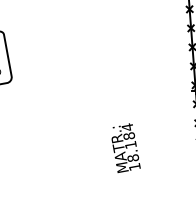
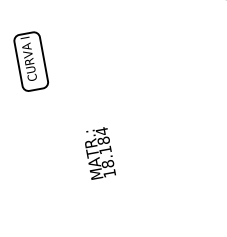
text: (126, 148) -> (100, 153), moved

